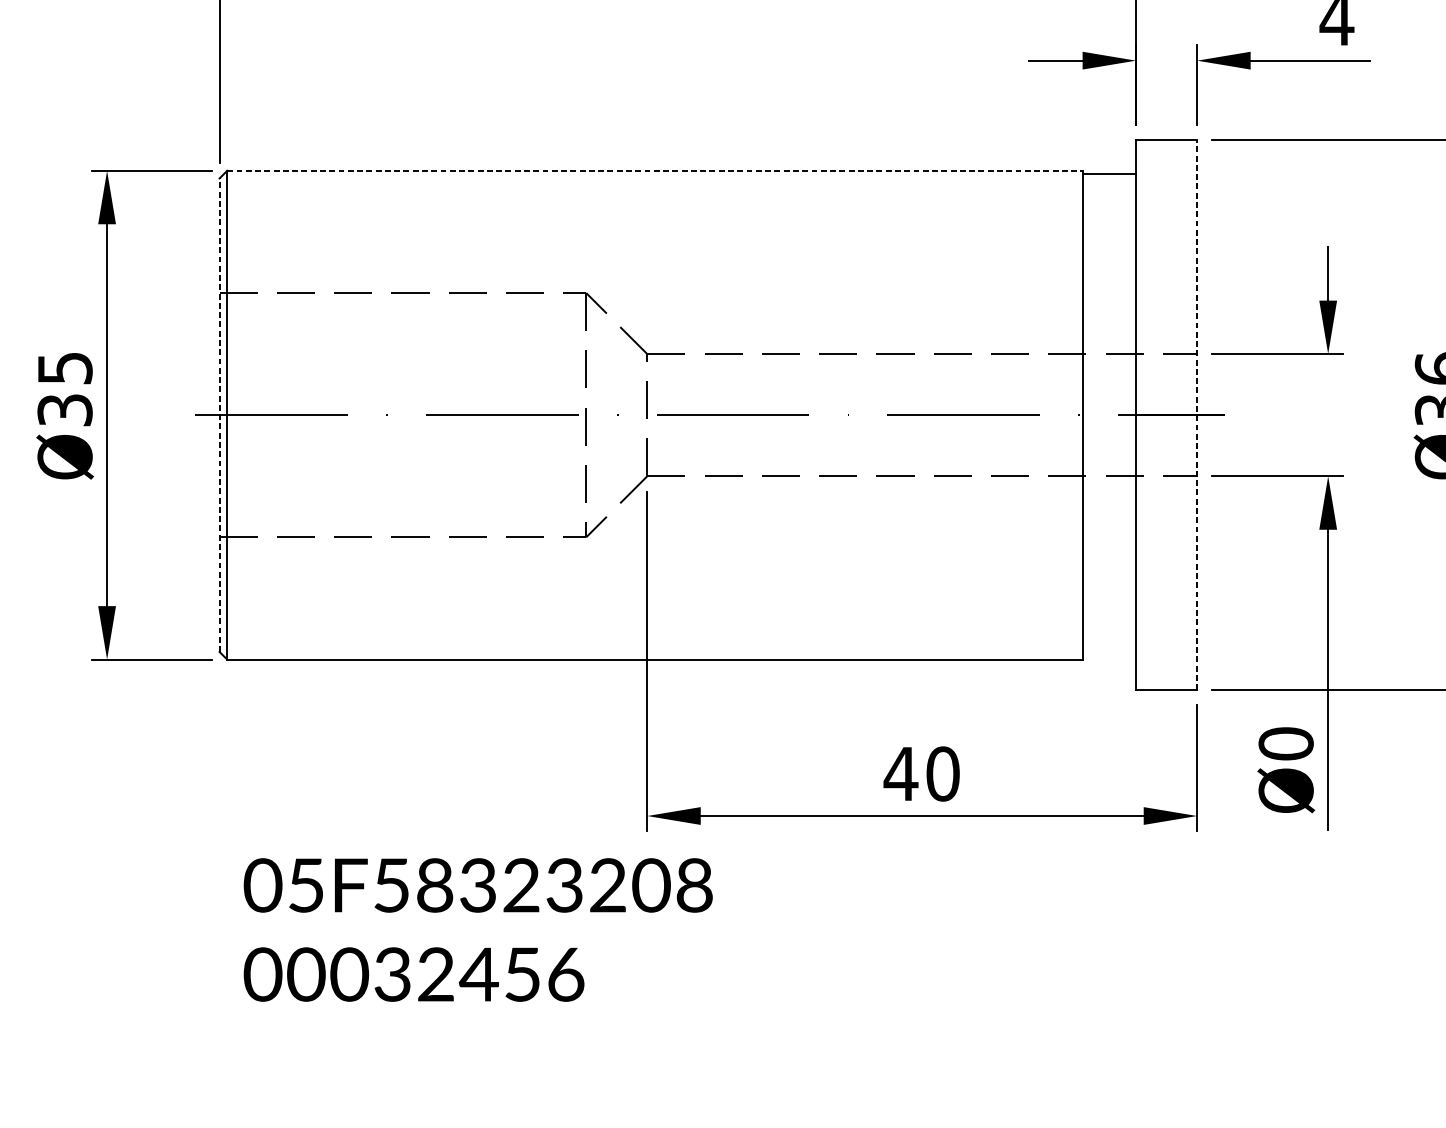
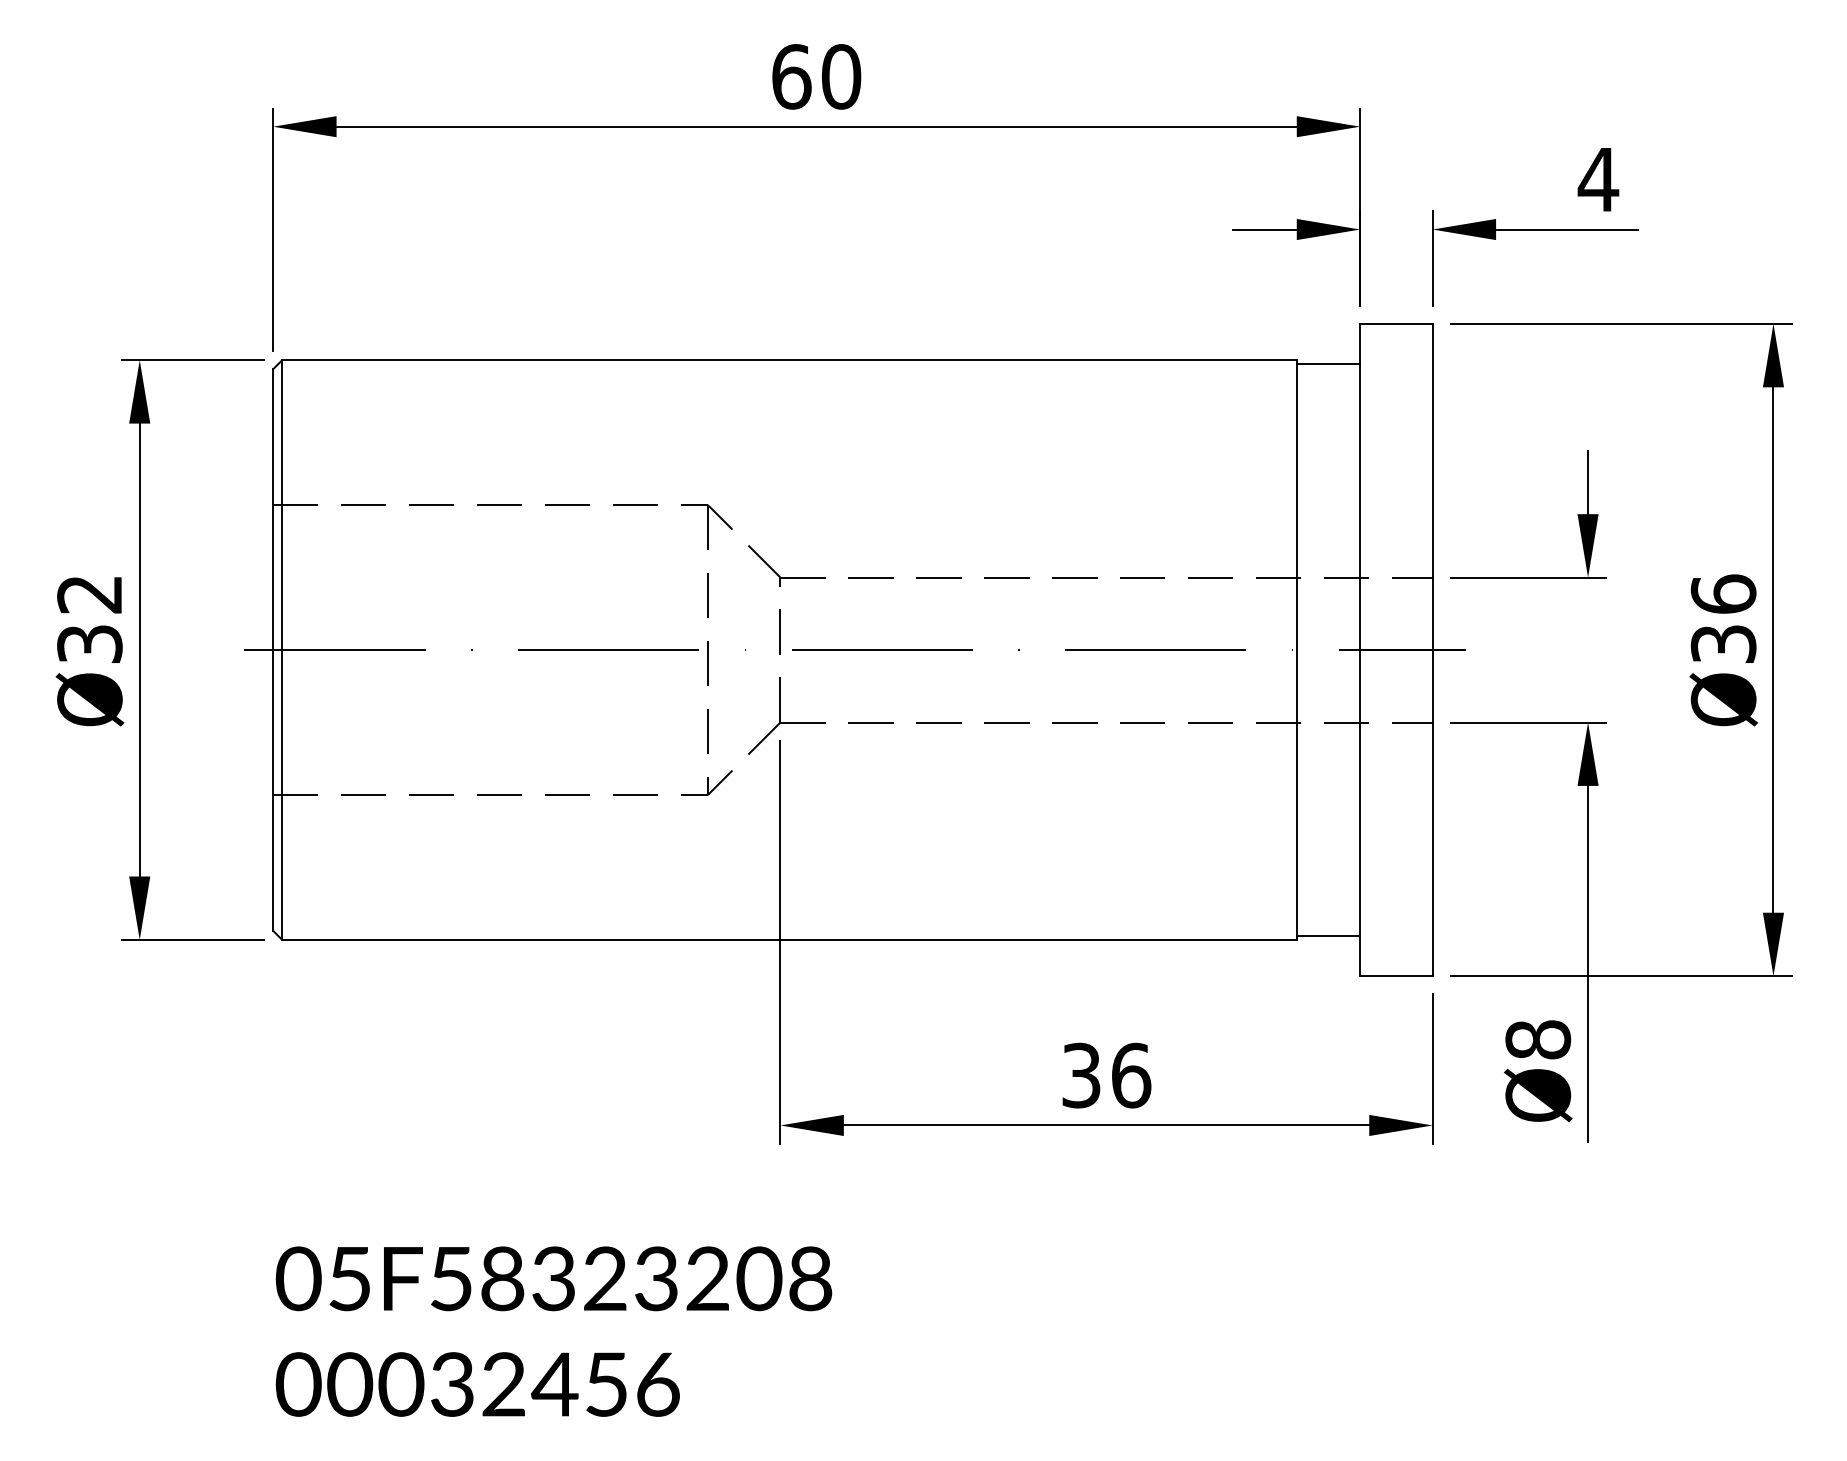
line: (655, 171) -> (790, 360), dashed -> solid
text: (64, 368) -> (89, 594), Ø35 -> Ø32
line: (1197, 414) -> (1432, 649), dashed -> solid
line: (219, 415) -> (273, 650), dashed -> solid
line: (1109, 655) -> (1328, 935), added
text: (1285, 743) -> (1537, 1039), Ø0 -> Ø8
text: (921, 773) -> (1105, 1075), 40 -> 36
text: (477, 929) -> (553, 1331), moved

